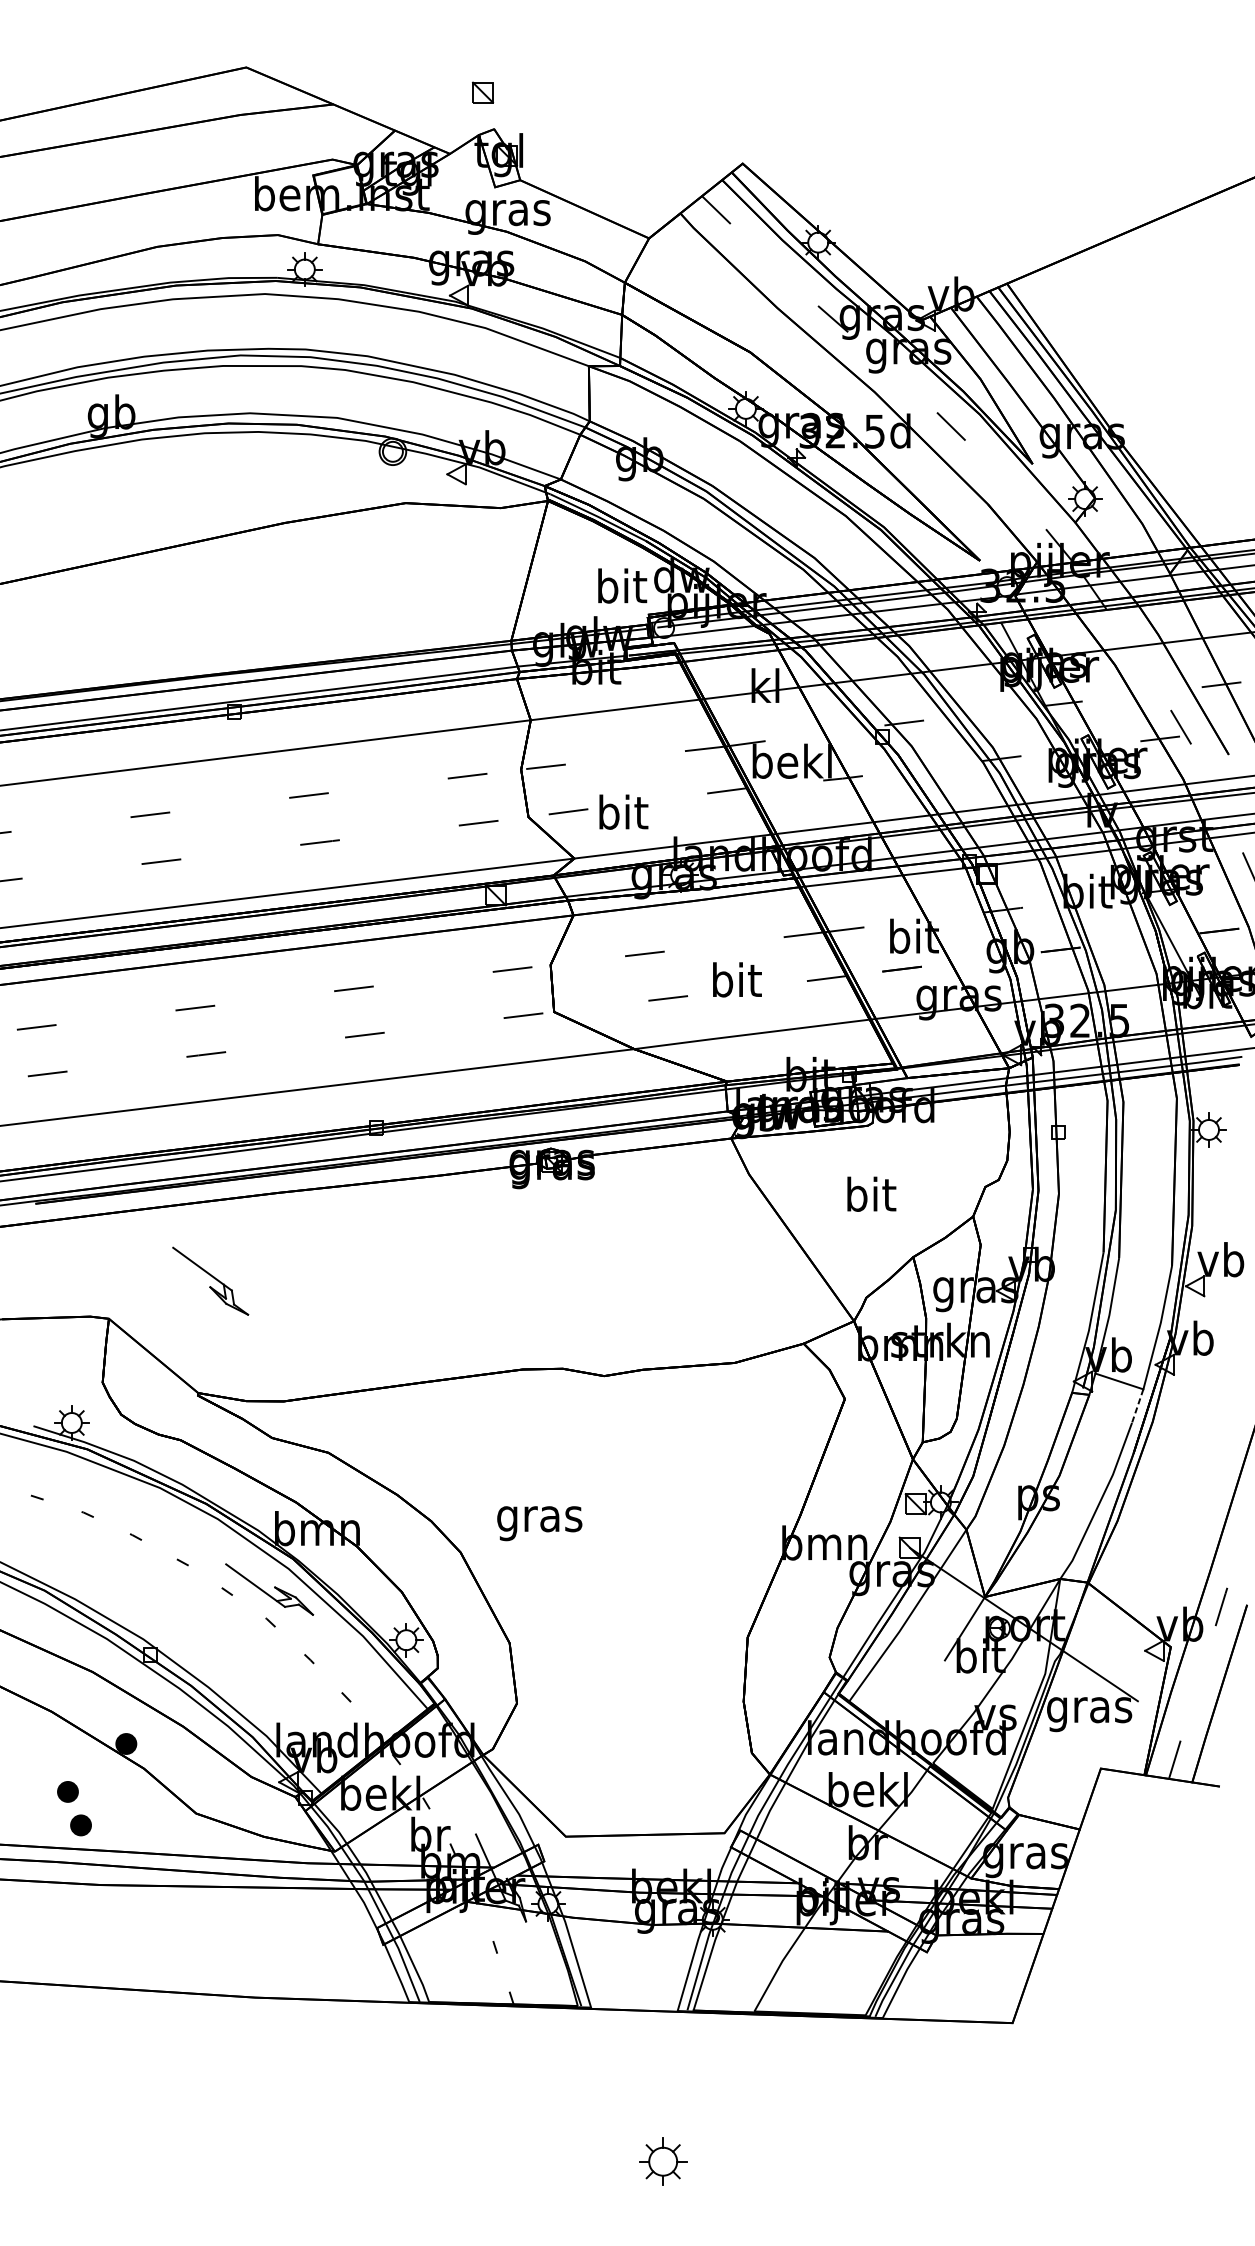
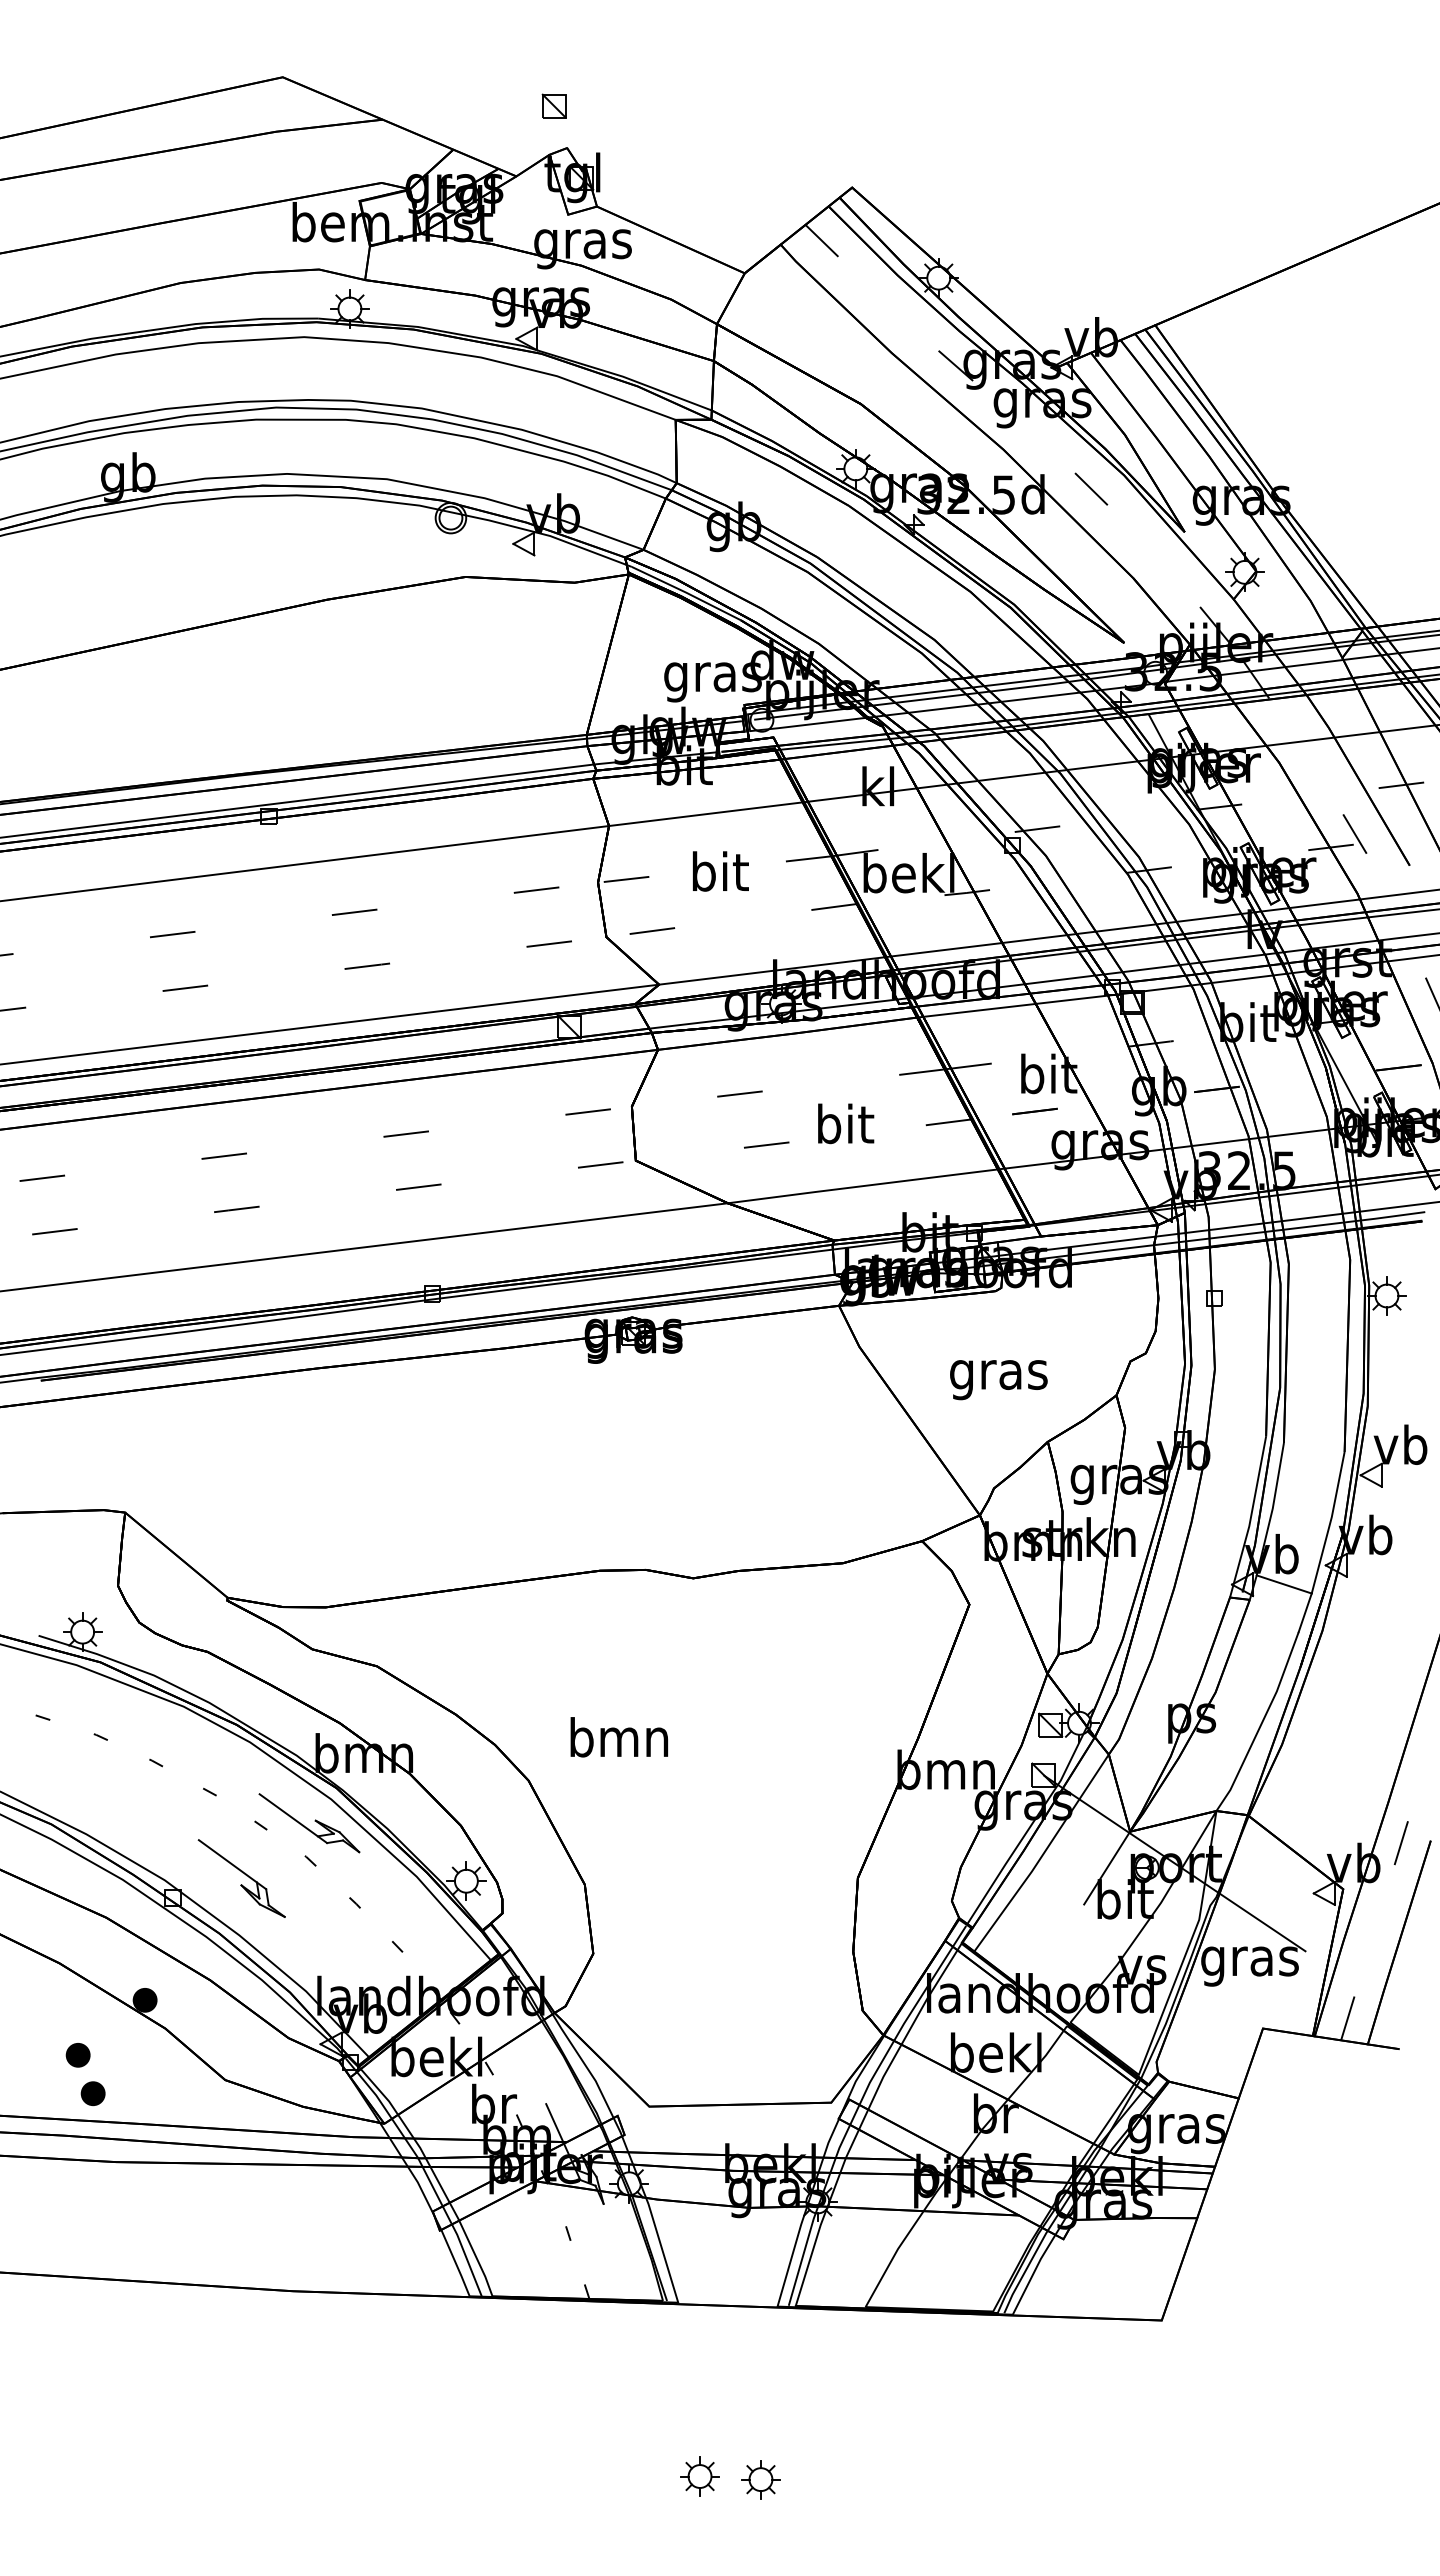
text: (620, 589) -> (712, 676), bit -> gras
text: (623, 812) -> (720, 871), moved
text: (870, 1198) -> (998, 1374), bit -> gras
part: (210, 1281) -> (241, 1878), moved
line: (1137, 1406) -> (1305, 1613), dashed -> solid
text: (539, 1519) -> (619, 1742), gras -> bmn
part: (609, 2159) -> (699, 2476), added
part: (662, 2161) -> (760, 2479), size x0.71

